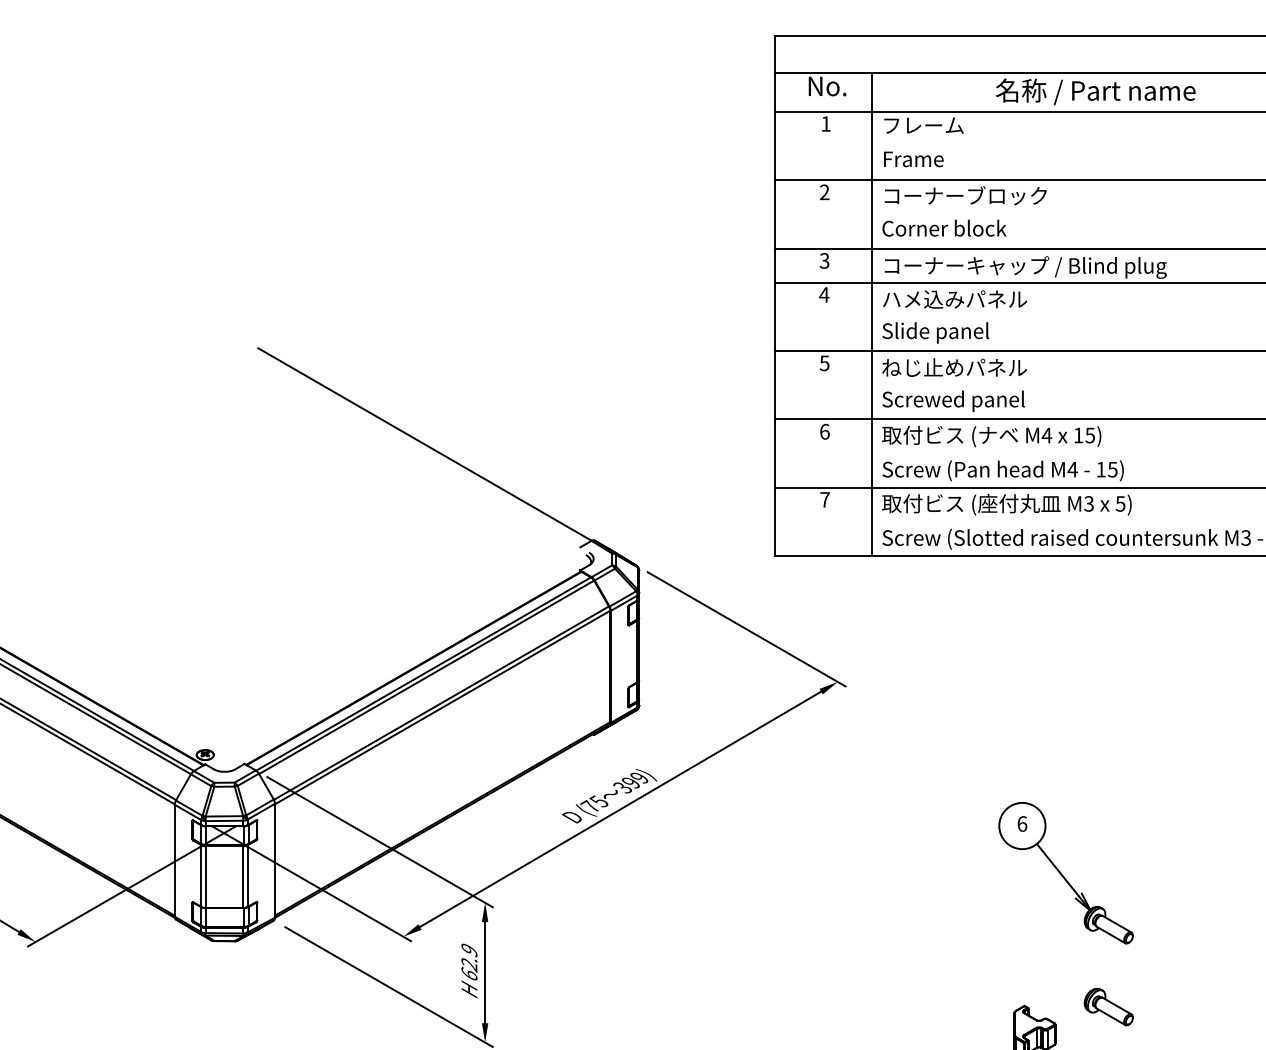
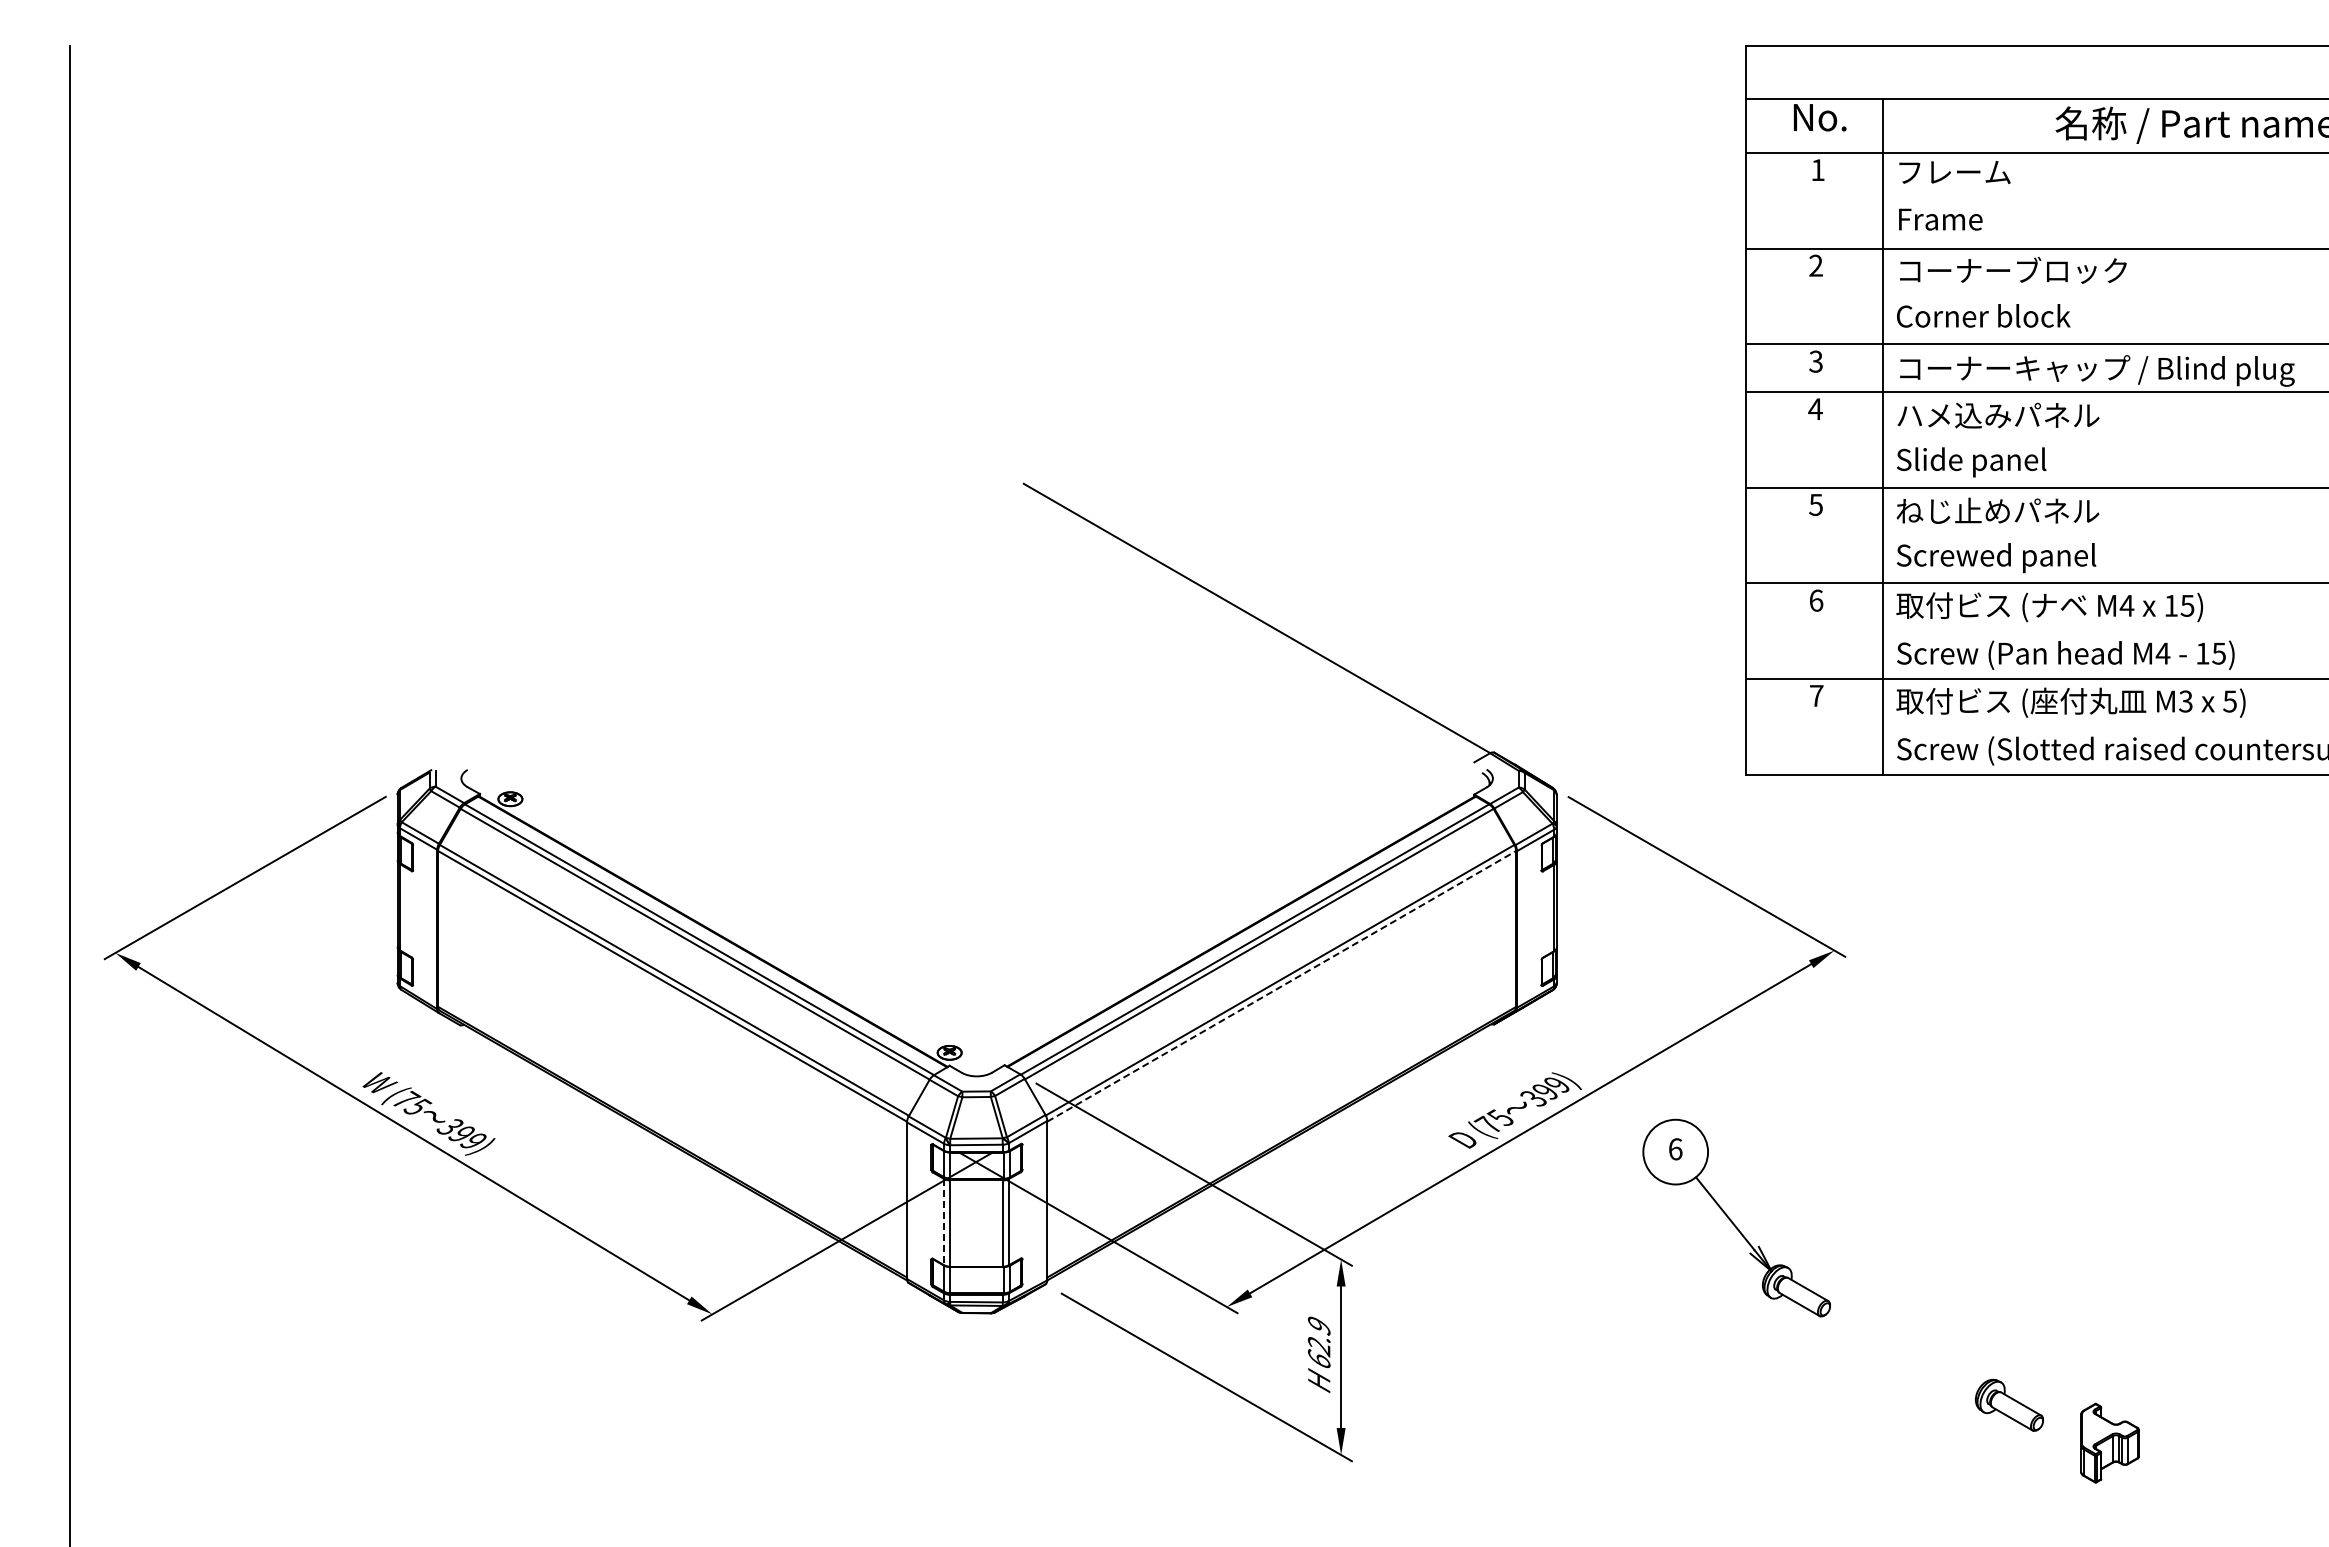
line: (442, 707) -> (1281, 986), solid -> dashed
part: (1065, 872) -> (1736, 1217), moved
line: (201, 876) -> (944, 1222), solid -> dashed
part: (1108, 1006) -> (2009, 1404), moved

